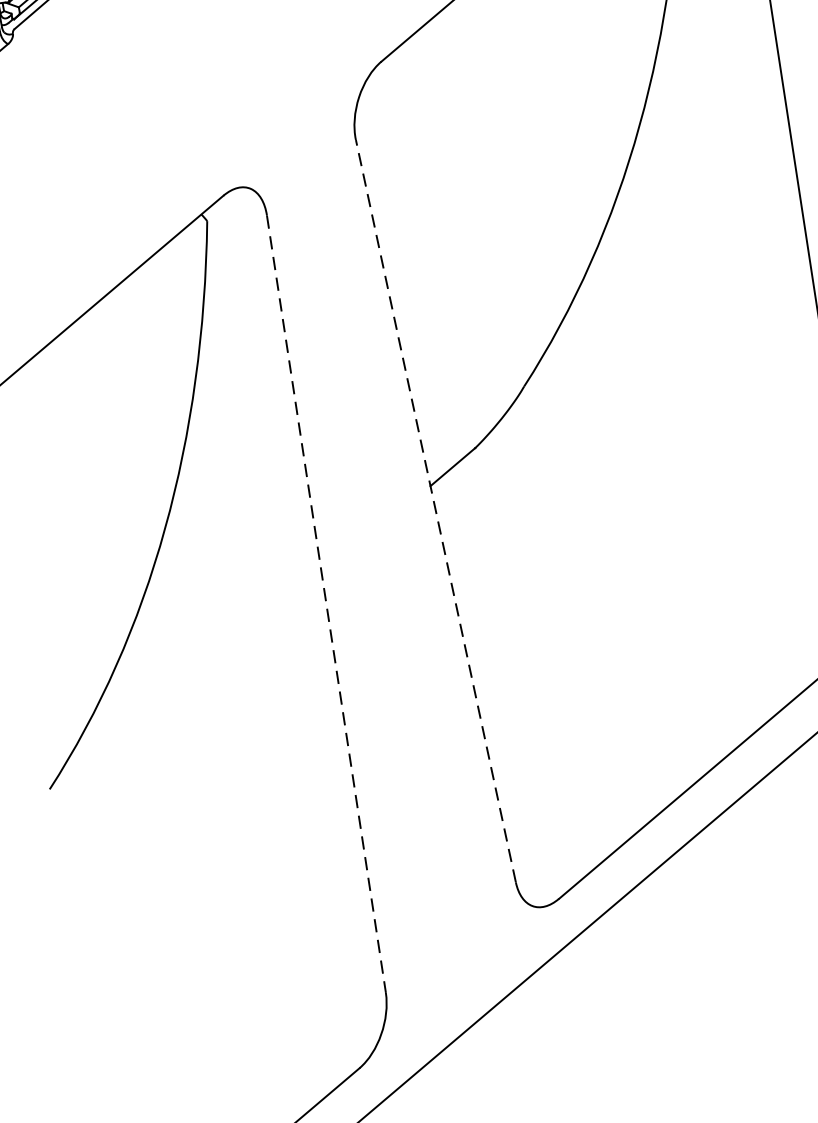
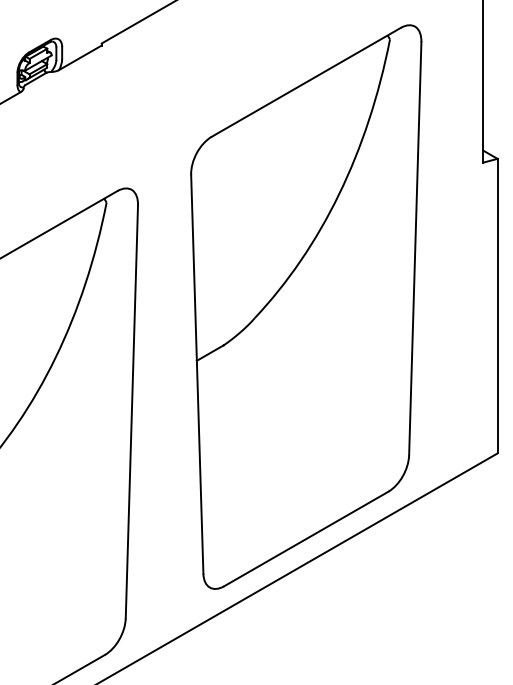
line: (436, 511) -> (197, 374), dashed -> solid
line: (325, 603) -> (131, 411), dashed -> solid

